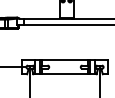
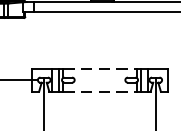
line: (64, 60) -> (99, 69), solid -> dashed
line: (64, 74) -> (99, 91), solid -> dashed

